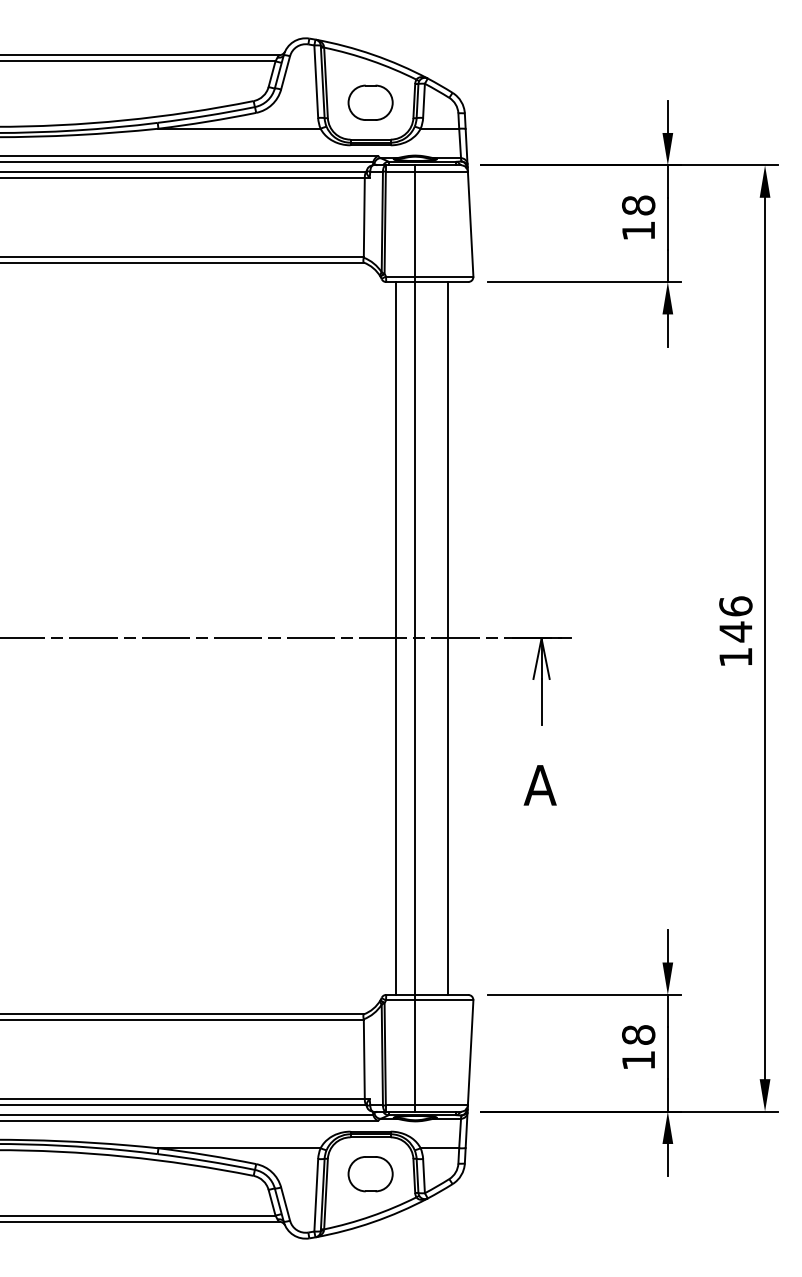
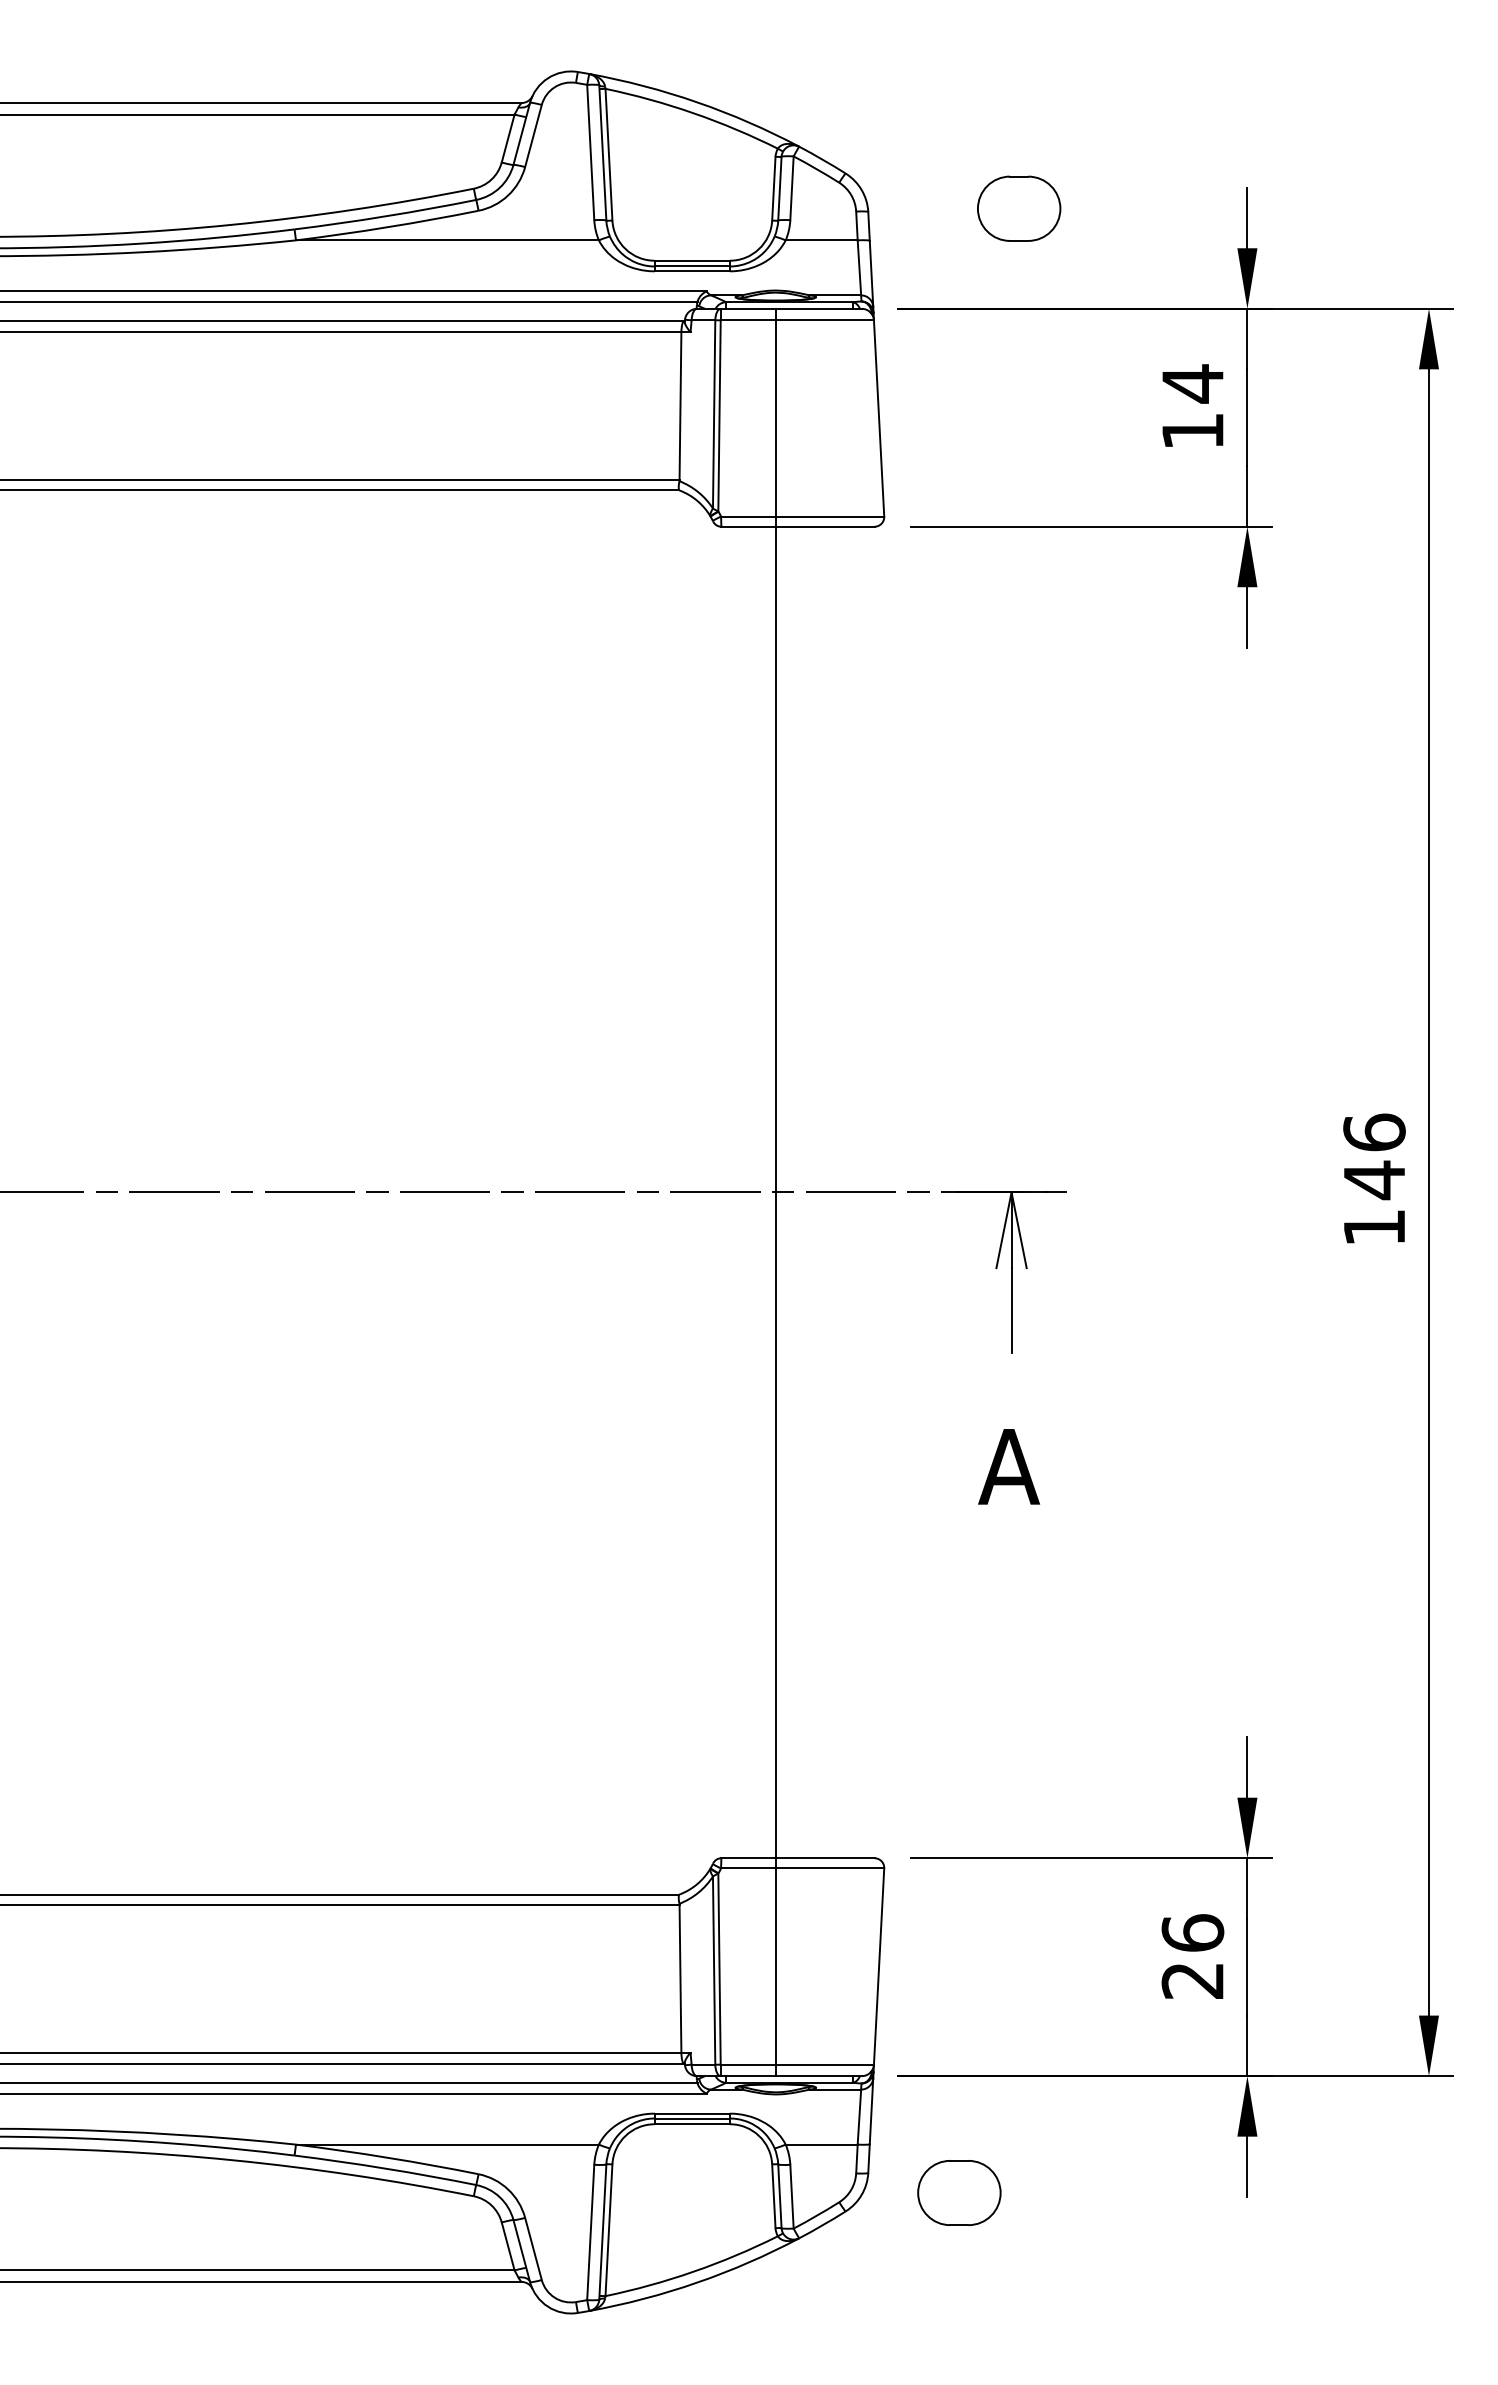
part: (370, 102) -> (1018, 208), moved
text: (638, 205) -> (1192, 383), 18 -> 14
line: (395, 638) -> (738, 1192), removed
line: (447, 638) -> (835, 1192), removed
text: (638, 1047) -> (1192, 1956), 18 -> 26
part: (370, 1174) -> (959, 2193), moved

